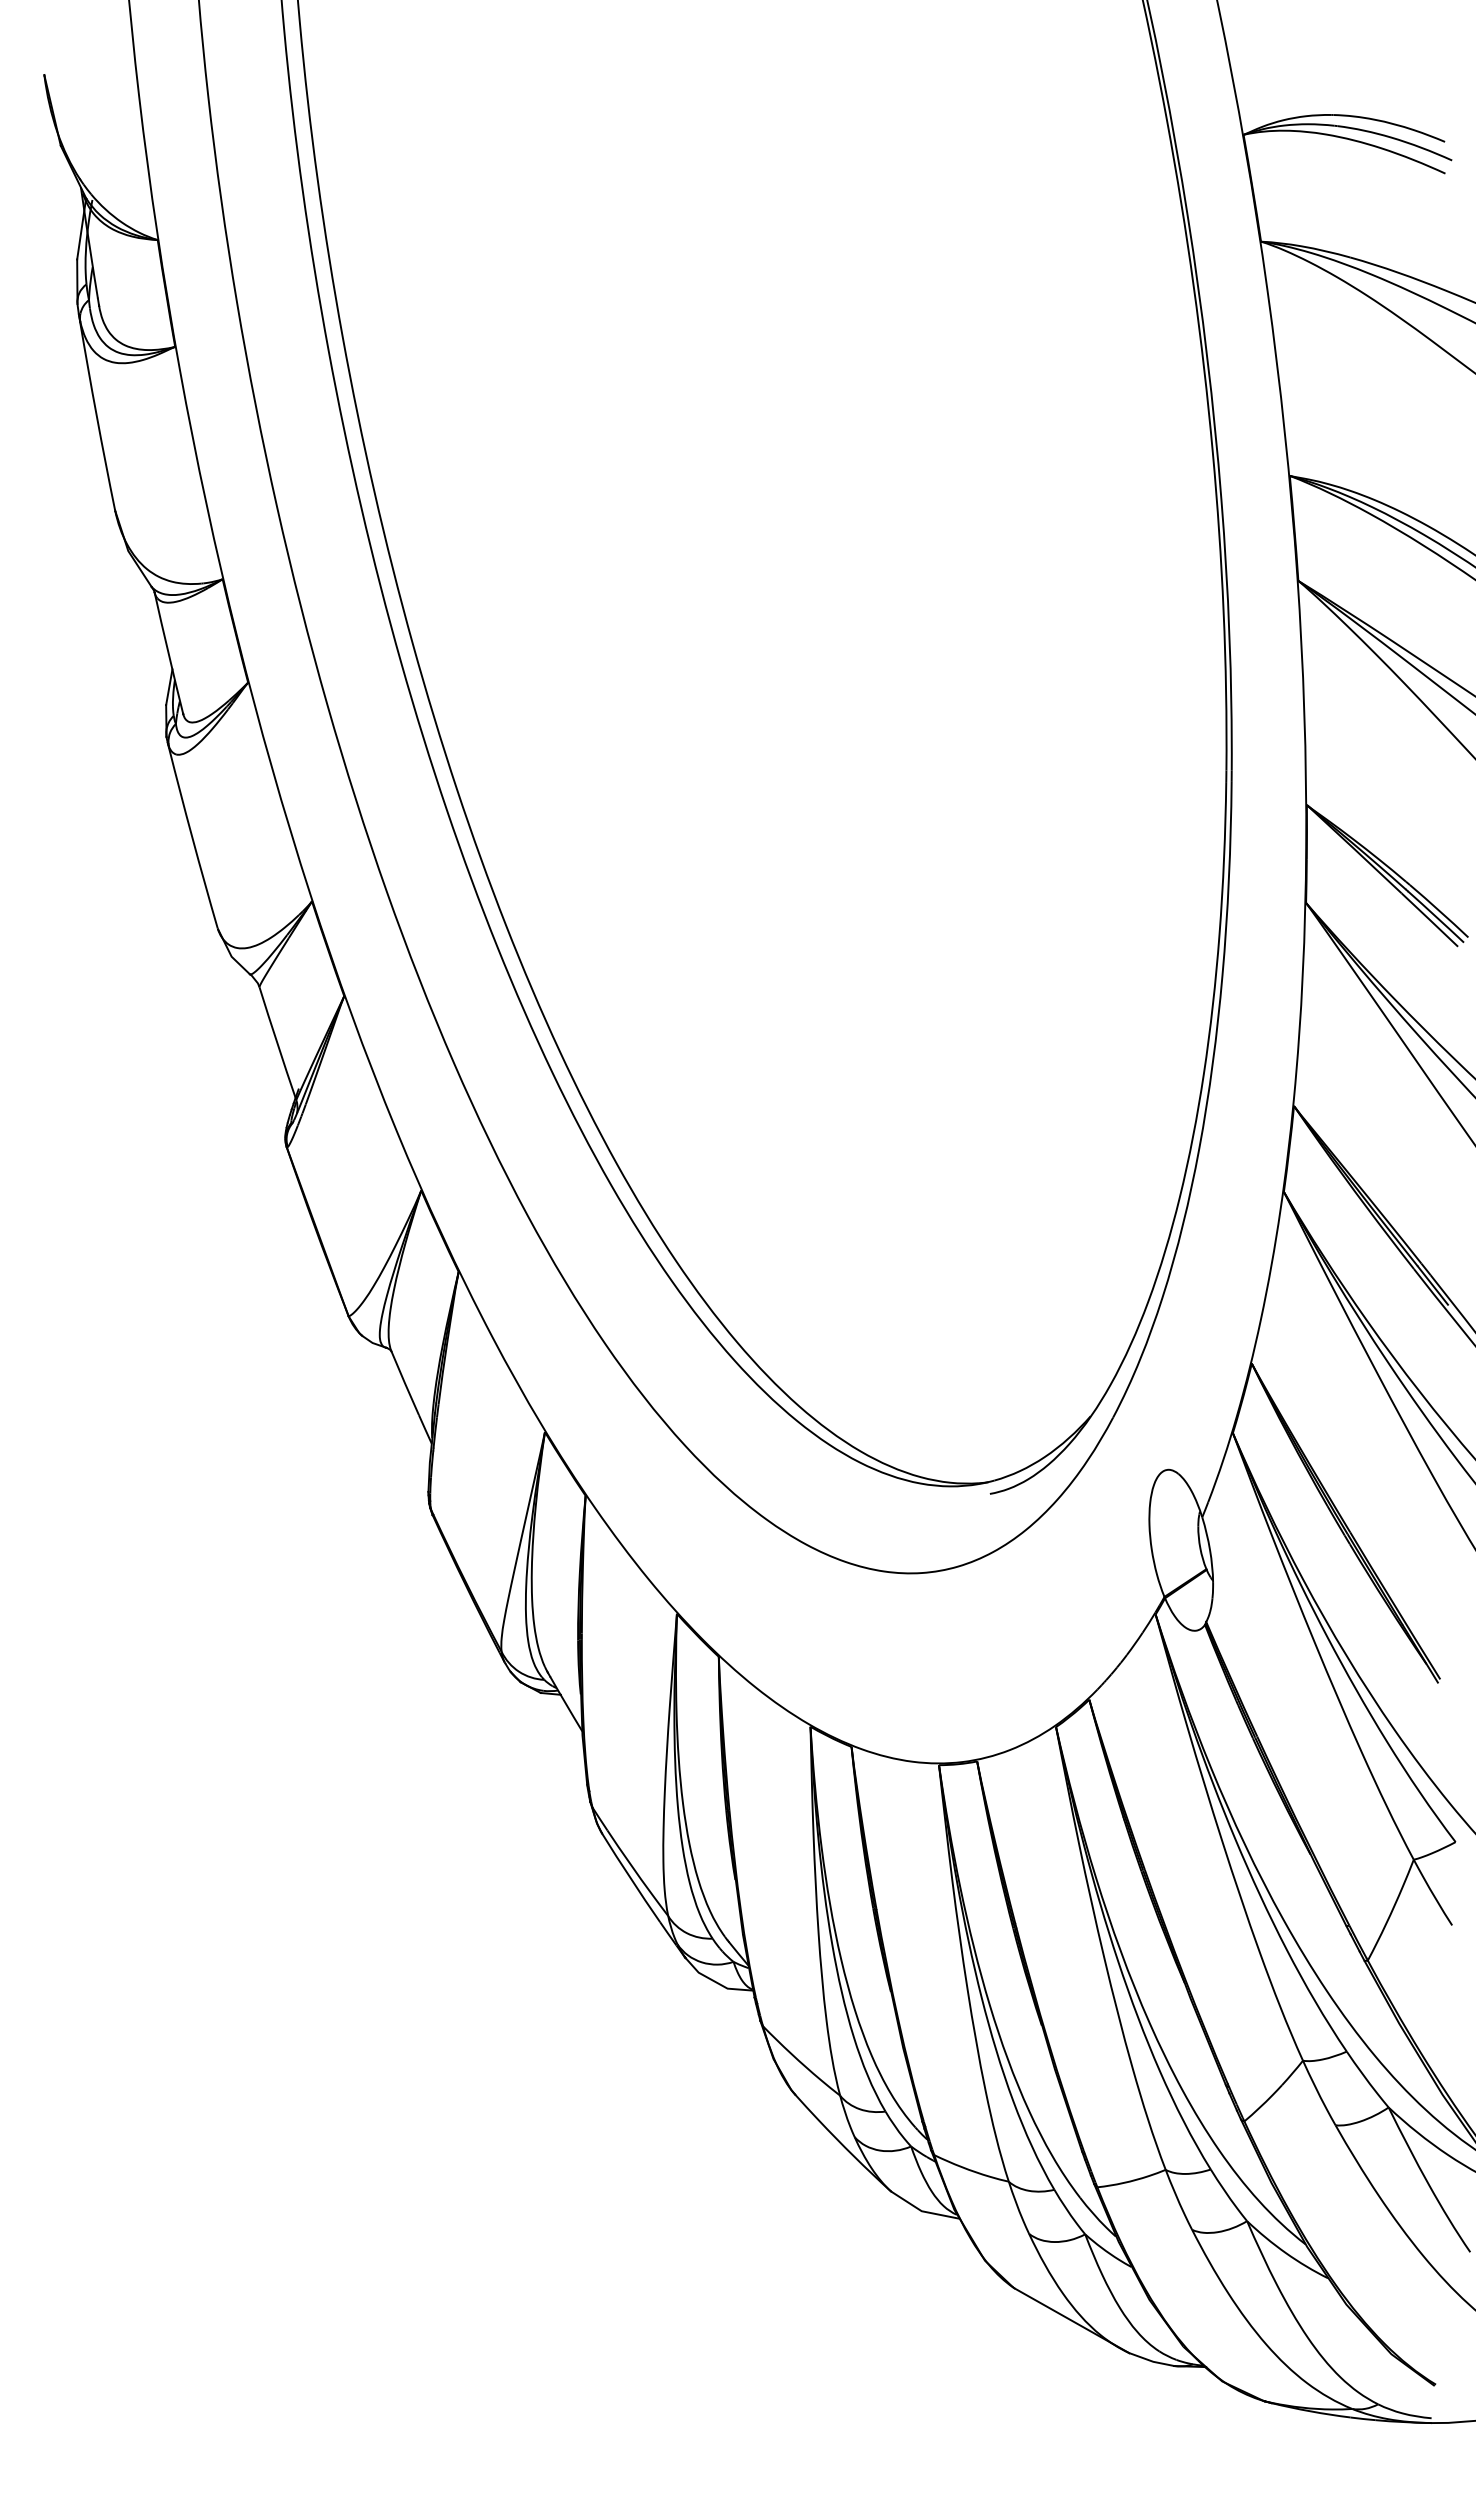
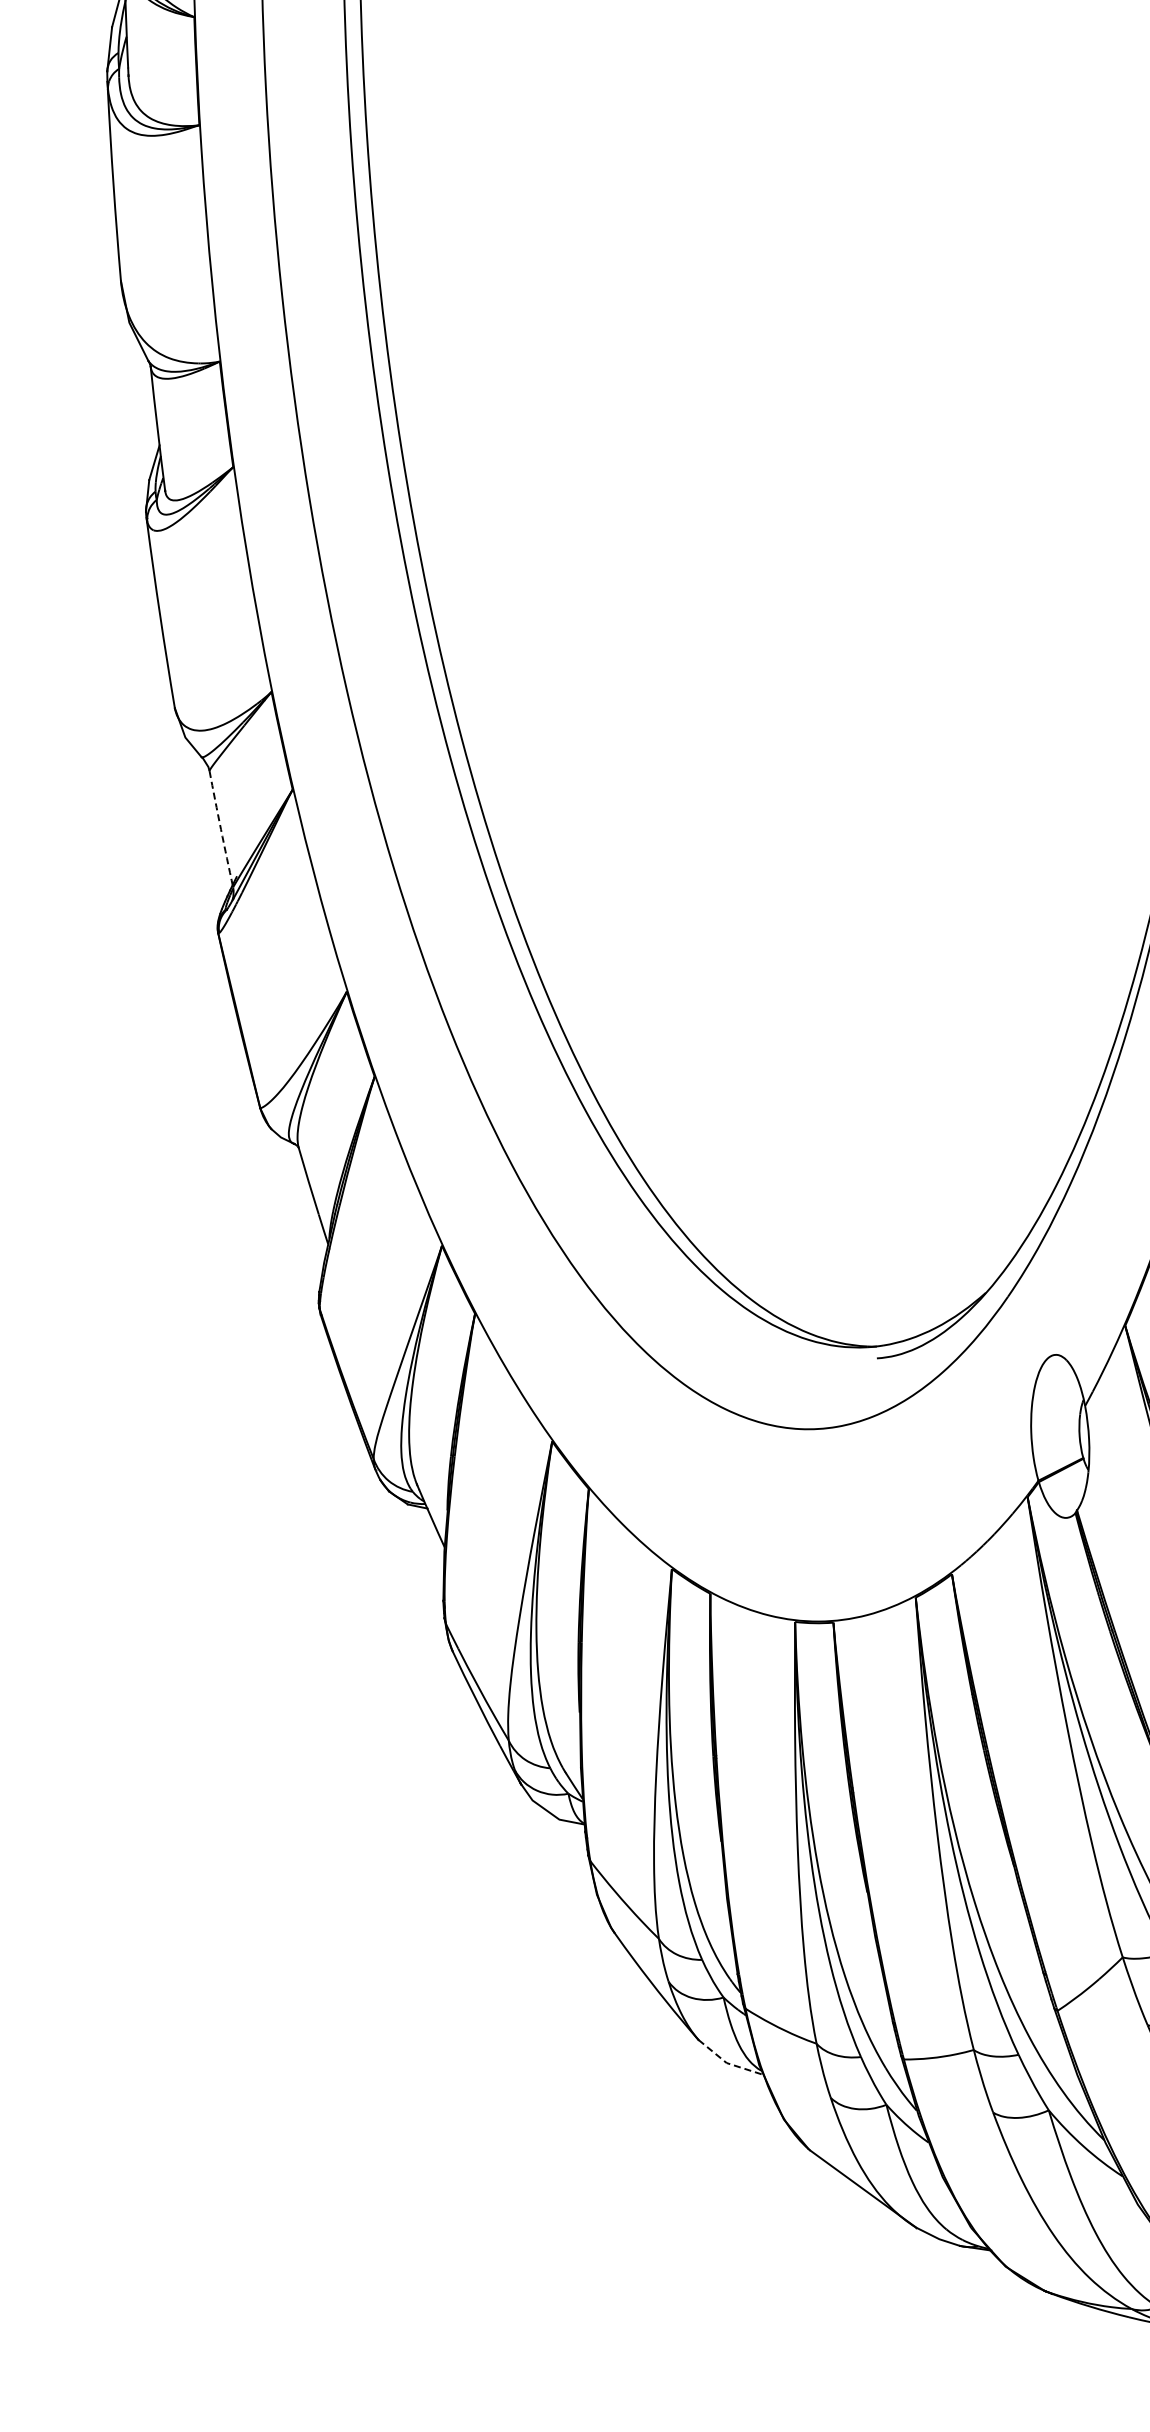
arc: (277, 1043) -> (220, 829), solid -> dashed
line: (922, 2211) -> (727, 2063), solid -> dashed

